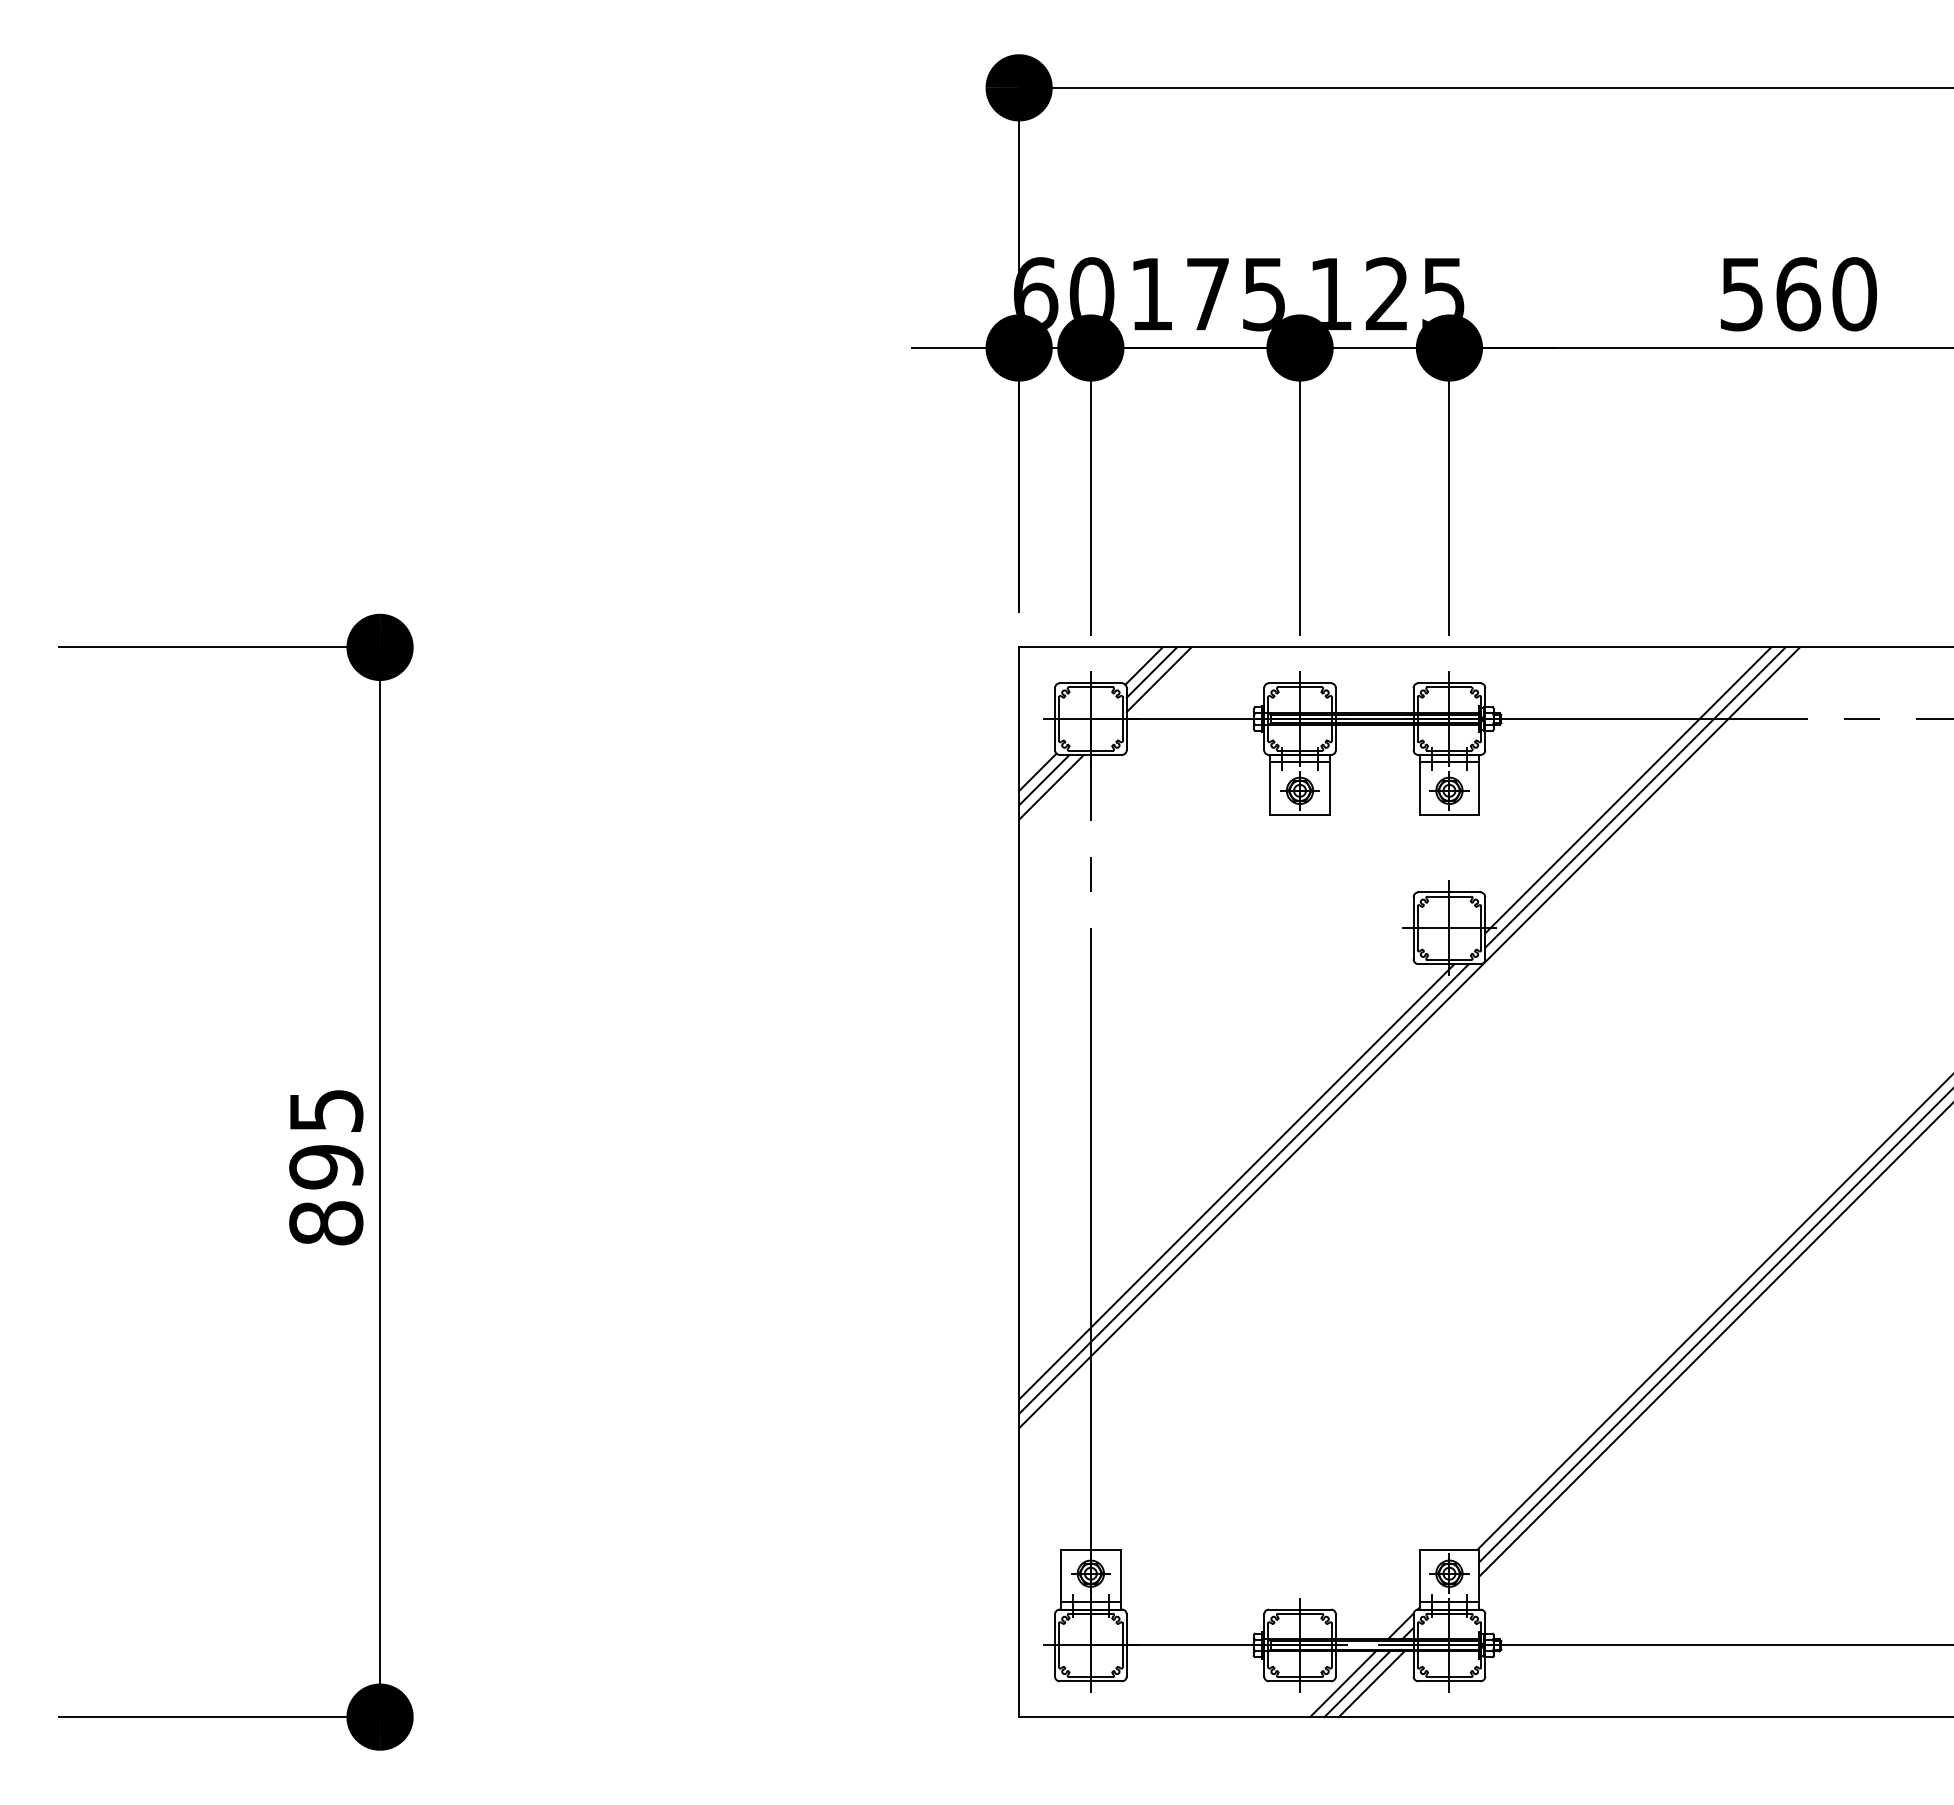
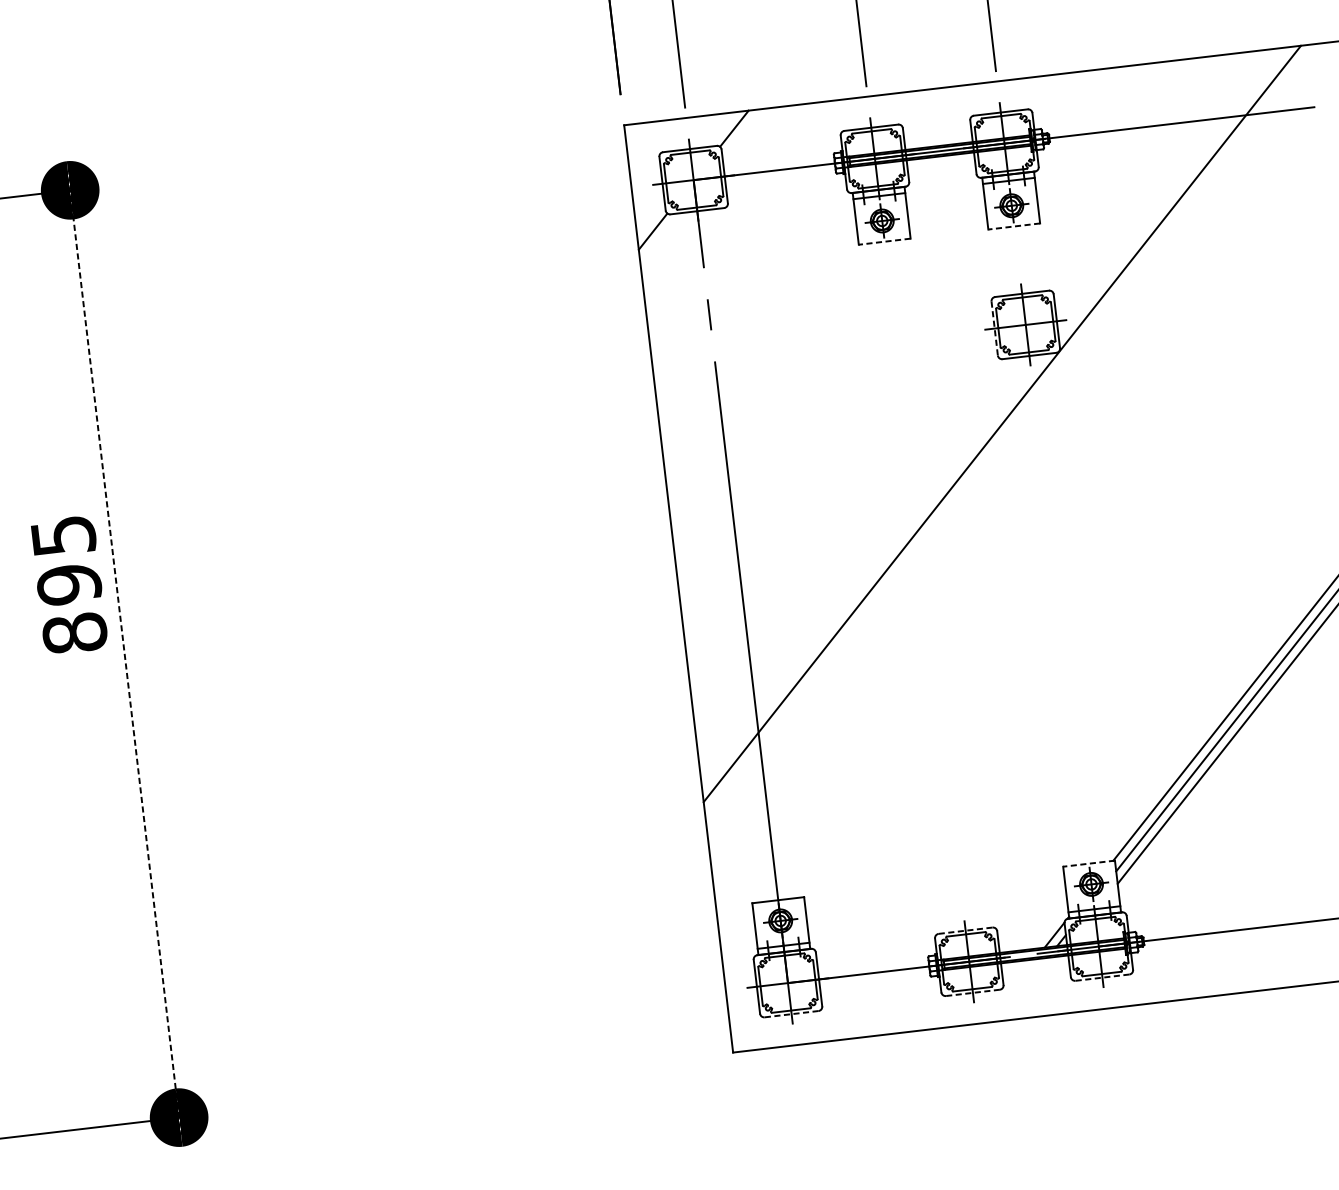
line: (1151, 672) -> (741, 133), removed
line: (1158, 679) -> (748, 138), removed
line: (1044, 779) -> (659, 237), removed
line: (1051, 786) -> (666, 242), removed
line: (1628, 790) -> (1166, 187), removed
line: (1635, 797) -> (1173, 192), removed
line: (1300, 814) -> (885, 241), solid -> dashed
line: (1449, 814) -> (1014, 226), solid -> dashed
line: (1413, 928) -> (994, 328), solid -> dashed
text: (326, 1167) -> (69, 585), moved
line: (1236, 1181) -> (866, 566), removed
line: (380, 1182) -> (125, 654), solid -> dashed
line: (1243, 1188) -> (873, 571), removed
line: (1449, 1549) -> (1089, 863), solid -> dashed
line: (1300, 1609) -> (966, 930), solid -> dashed
line: (1090, 1681) -> (791, 1014), solid -> dashed
line: (1299, 1681) -> (972, 993), solid -> dashed
line: (1448, 1681) -> (1101, 977), solid -> dashed
line: (1342, 1684) -> (1010, 991), removed
line: (1357, 1684) -> (1023, 989), removed
line: (1371, 1684) -> (1035, 988), removed

